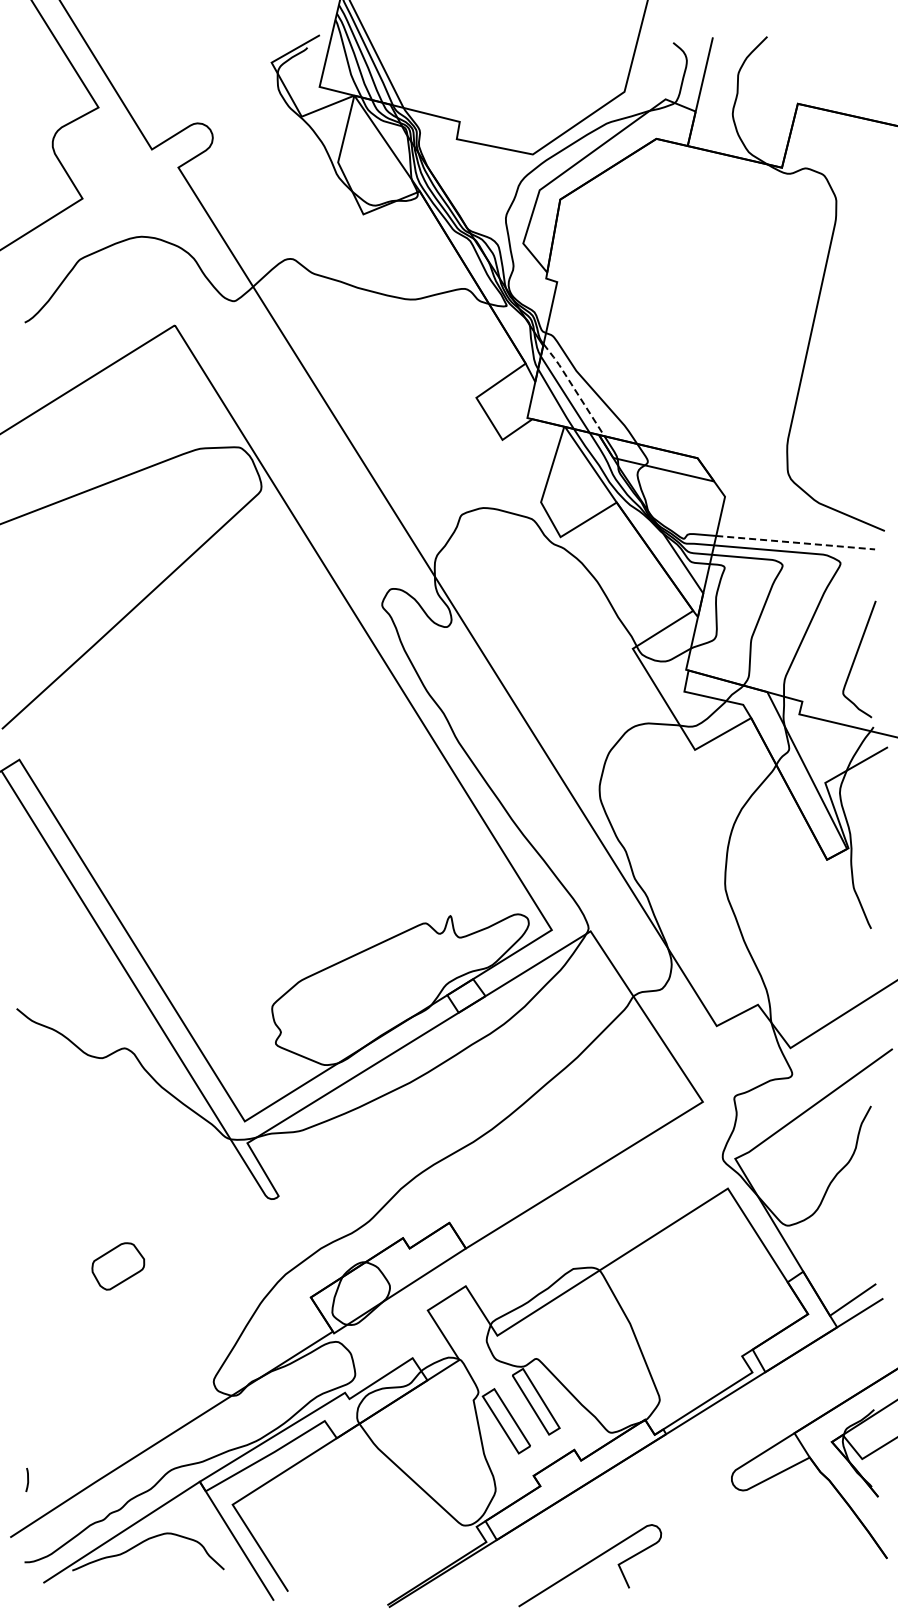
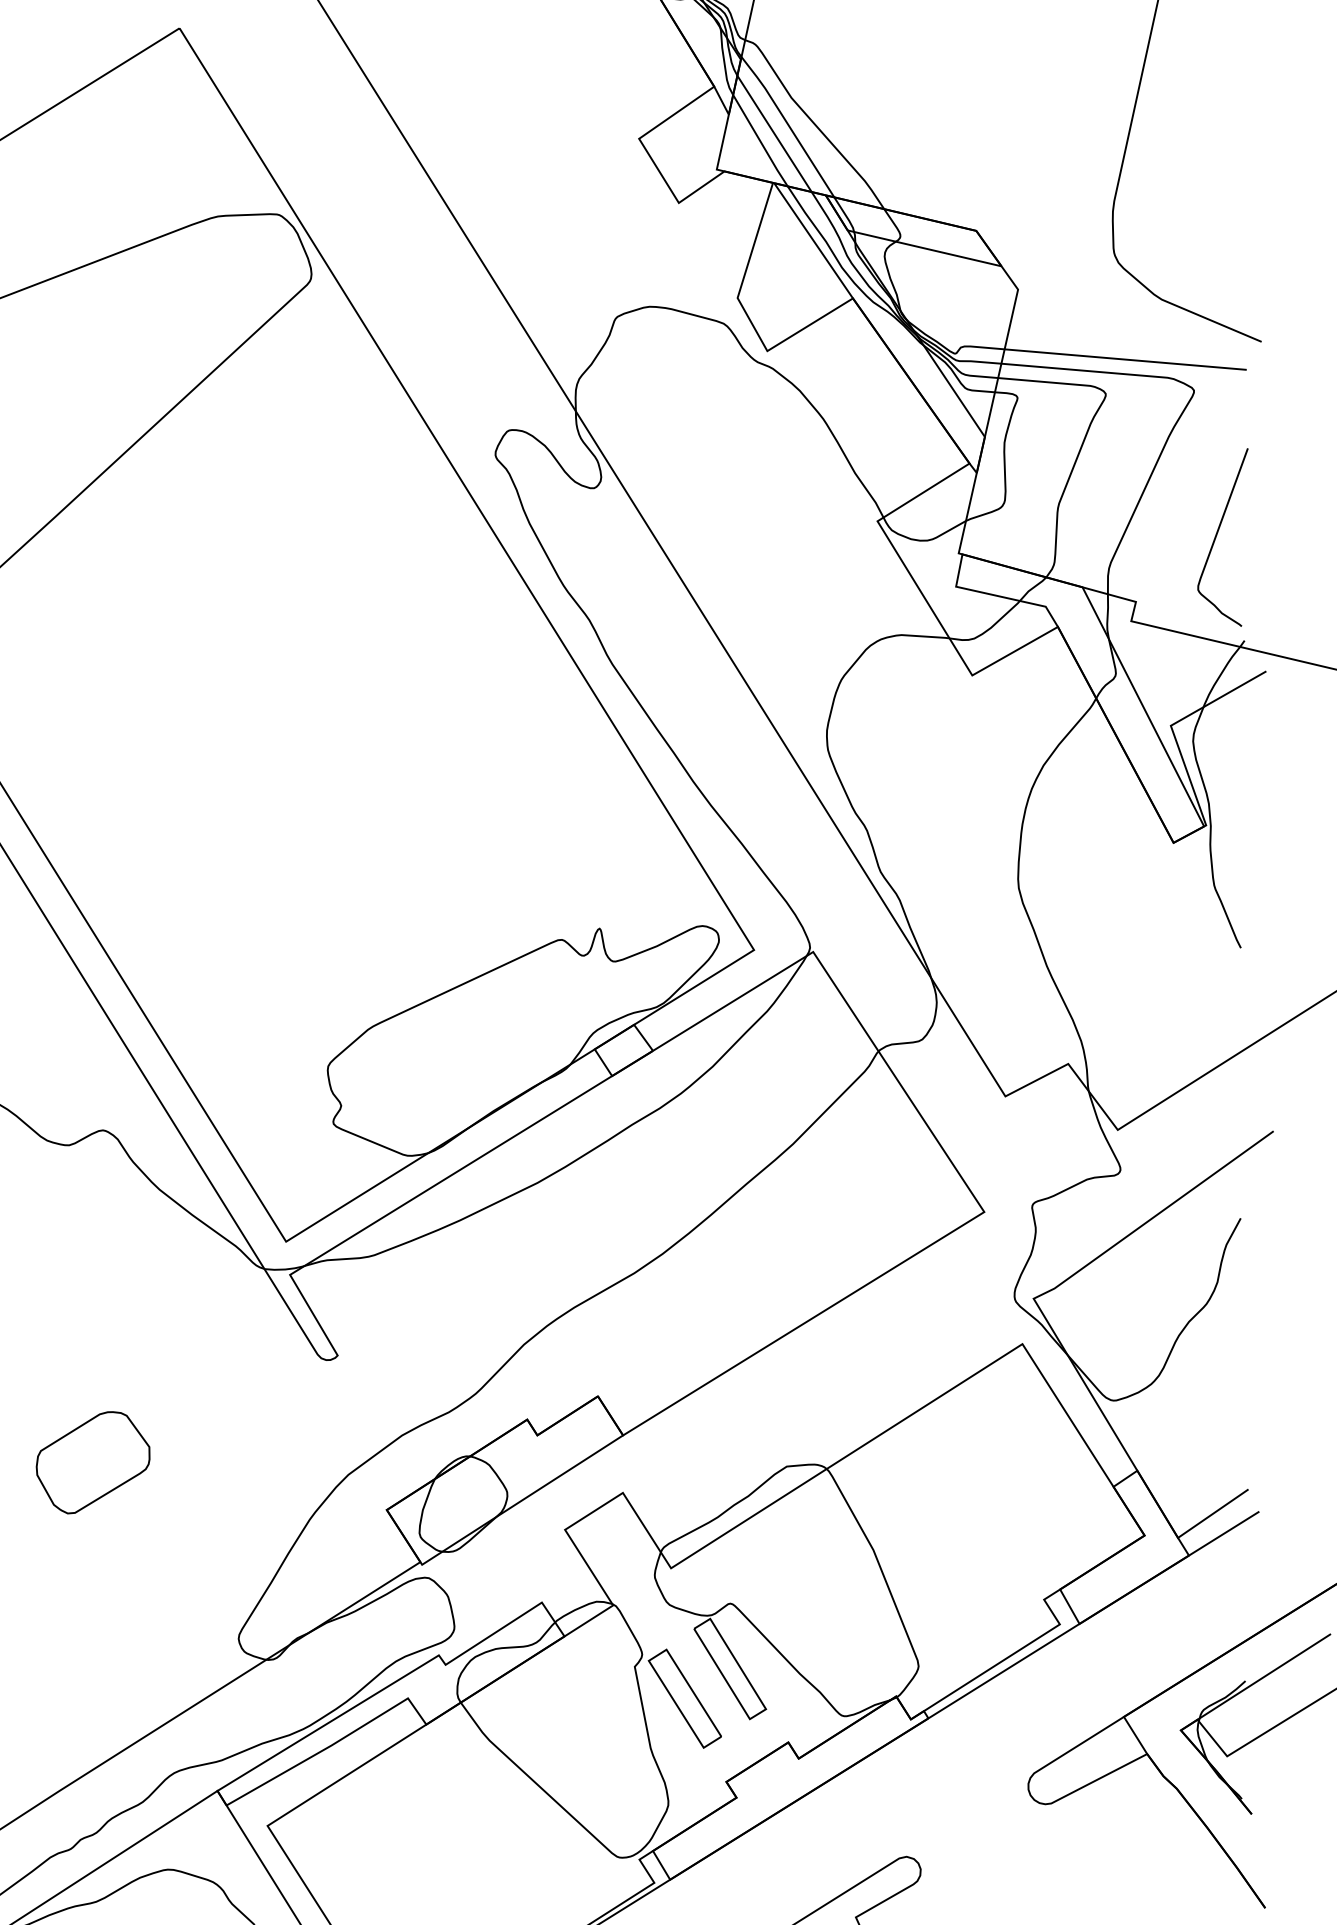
line: (574, 388) -> (788, 124), dashed -> solid
line: (795, 542) -> (1125, 359), dashed -> solid
part: (118, 1266) -> (93, 1462), size x1.43

